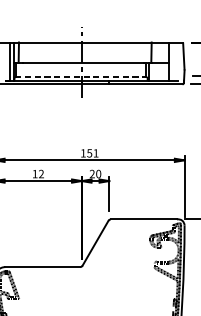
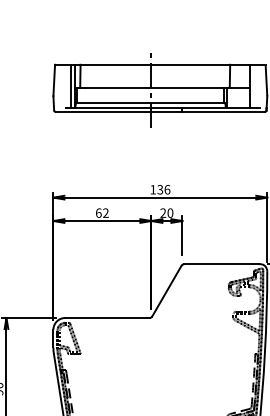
line: (81, 76) -> (151, 103), dashed -> solid
text: (92, 153) -> (163, 189), 151 -> 136
text: (34, 173) -> (98, 212), 12 -> 62

